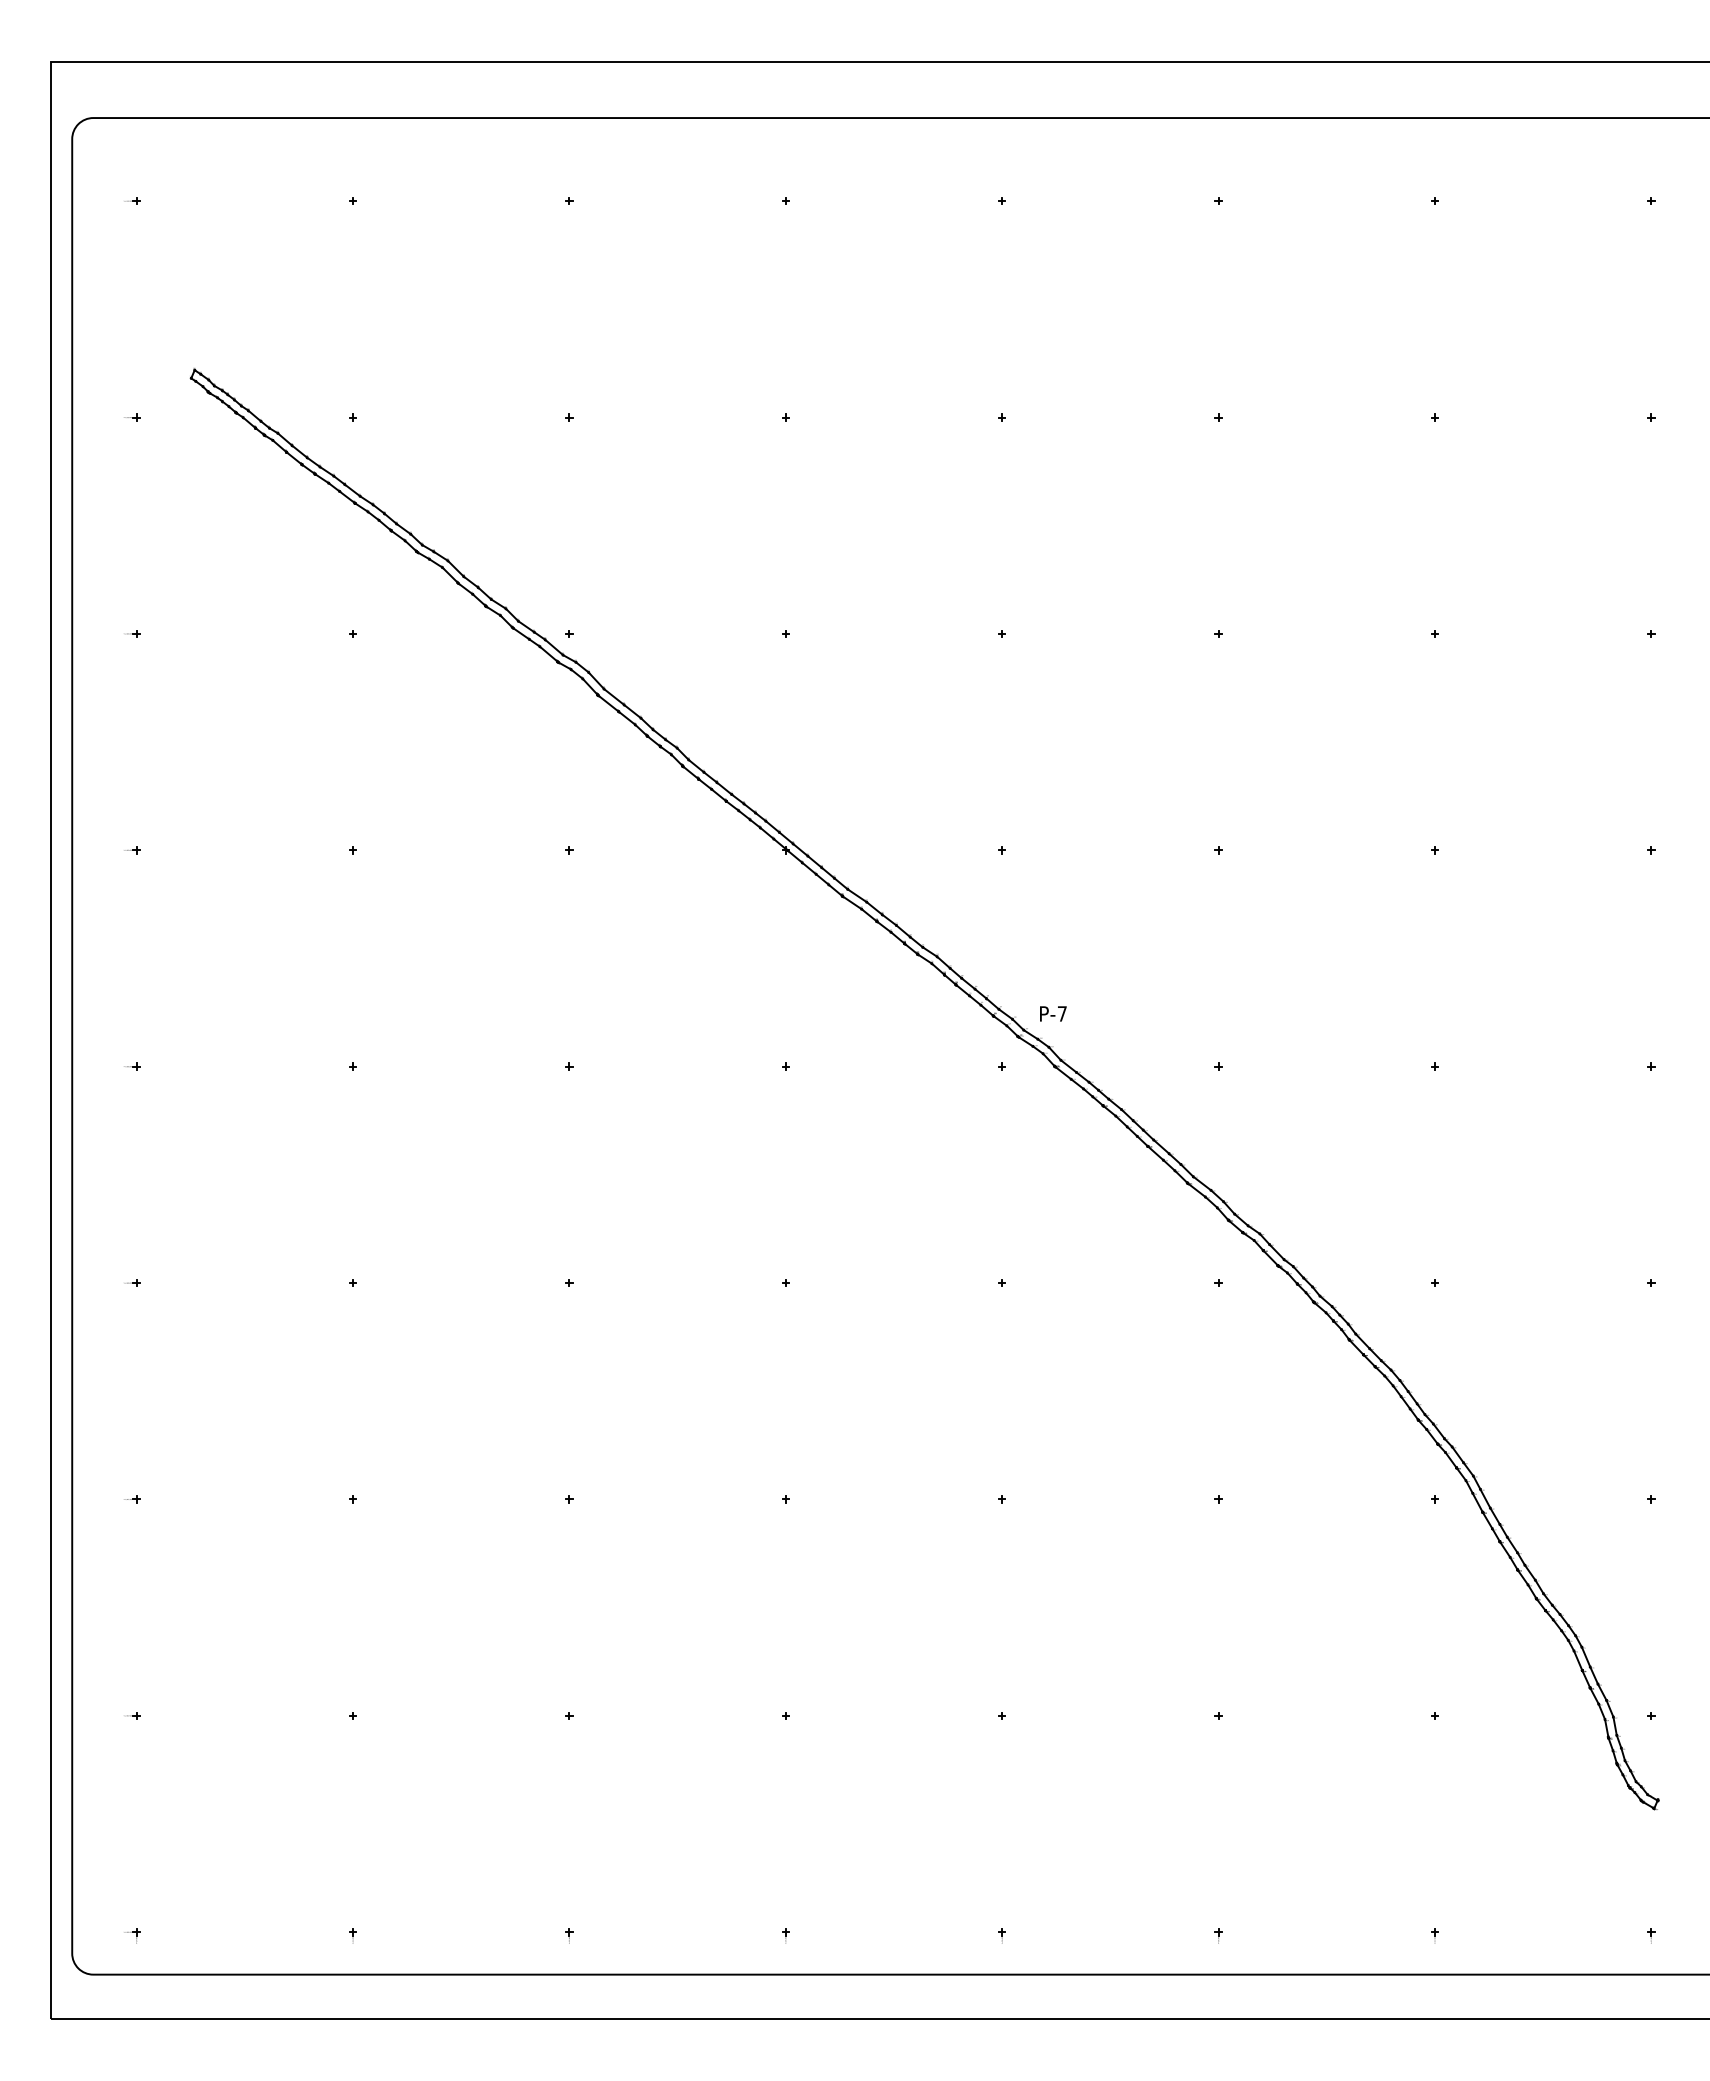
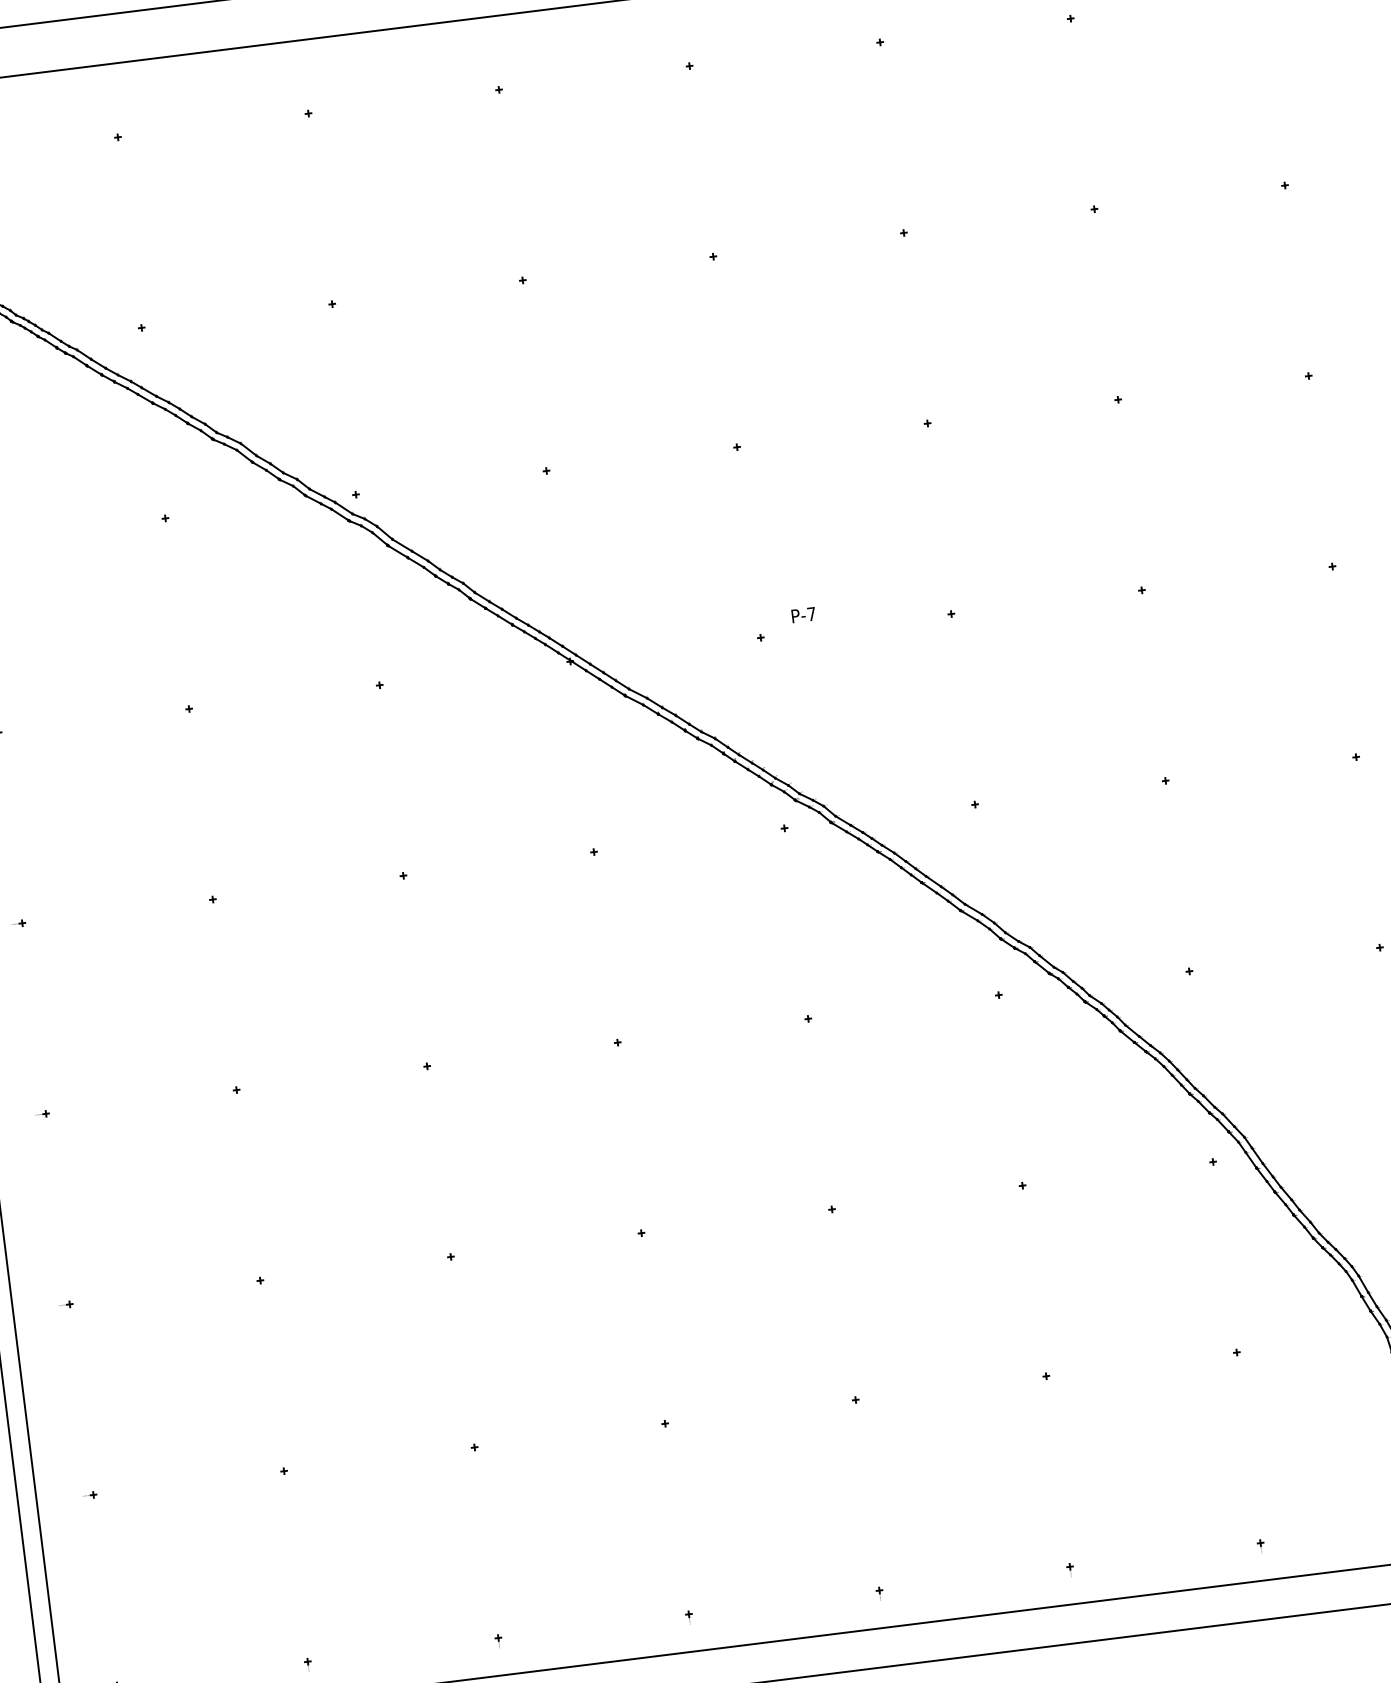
text: (1053, 1013) -> (803, 614), moved

